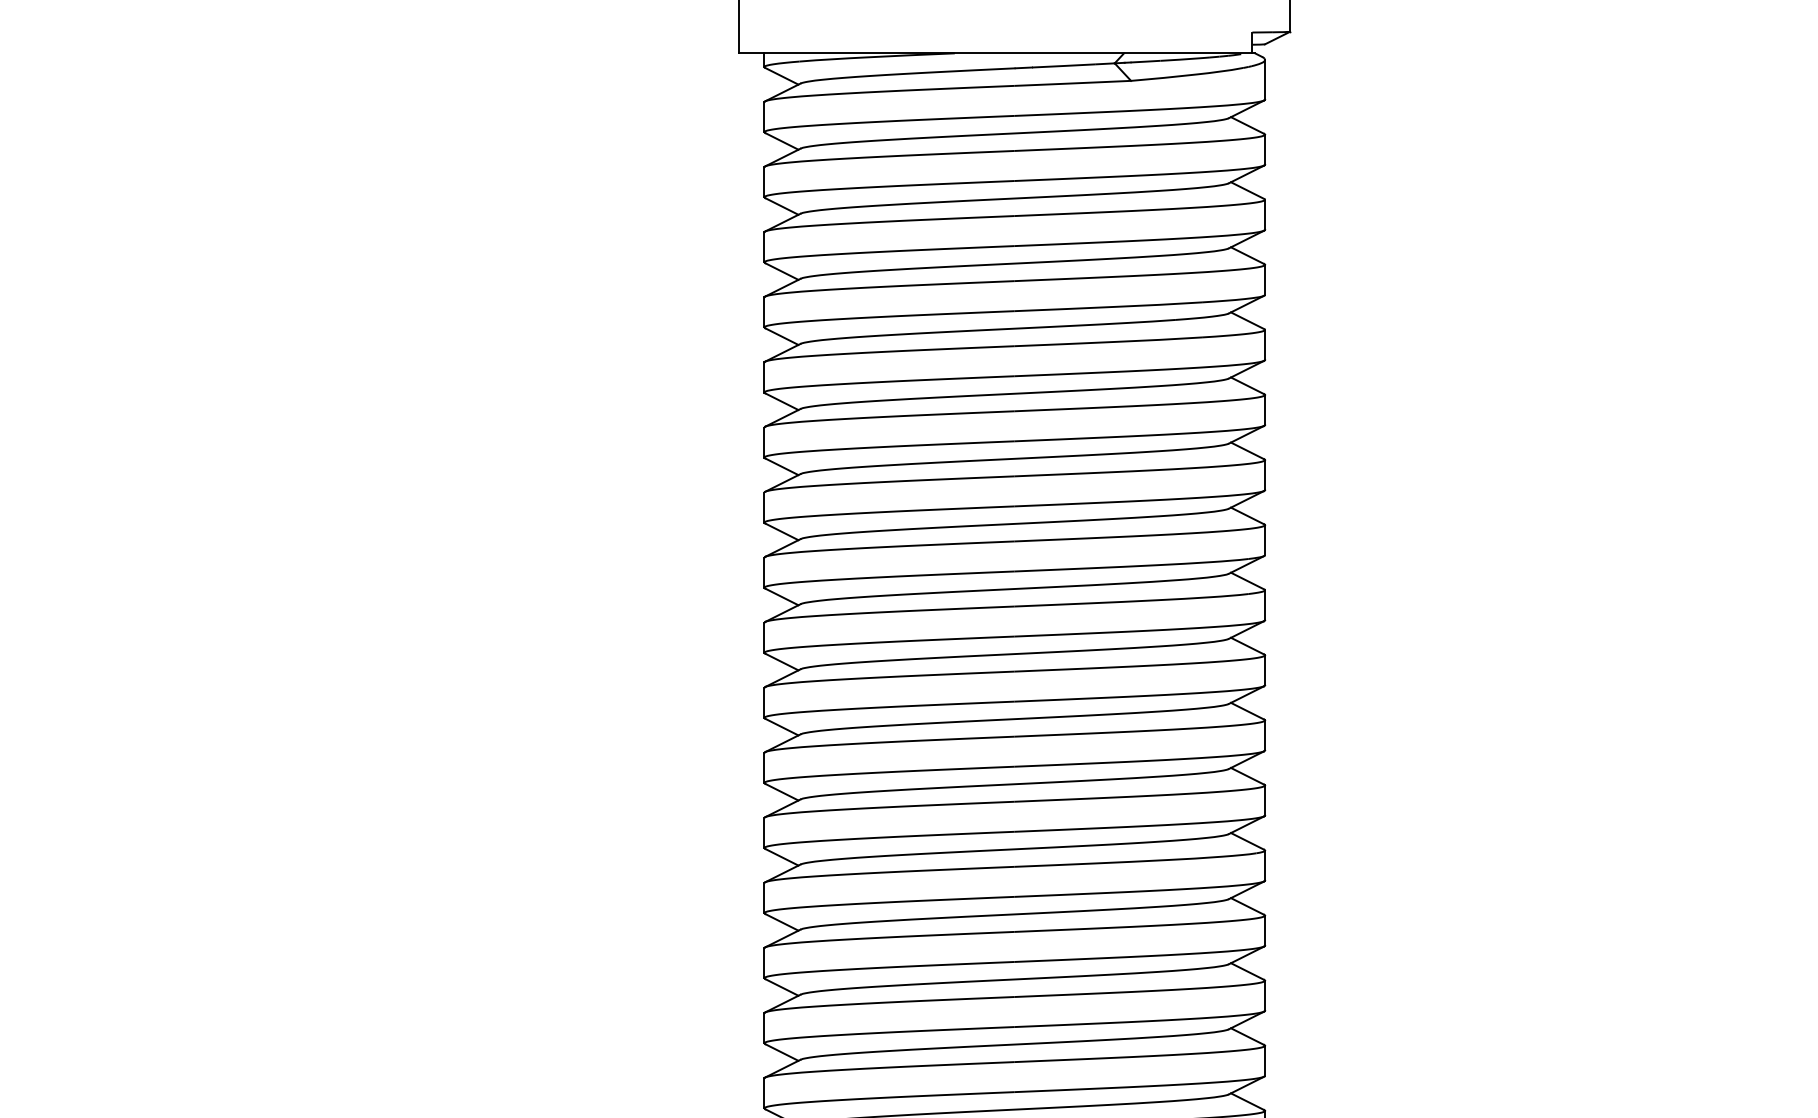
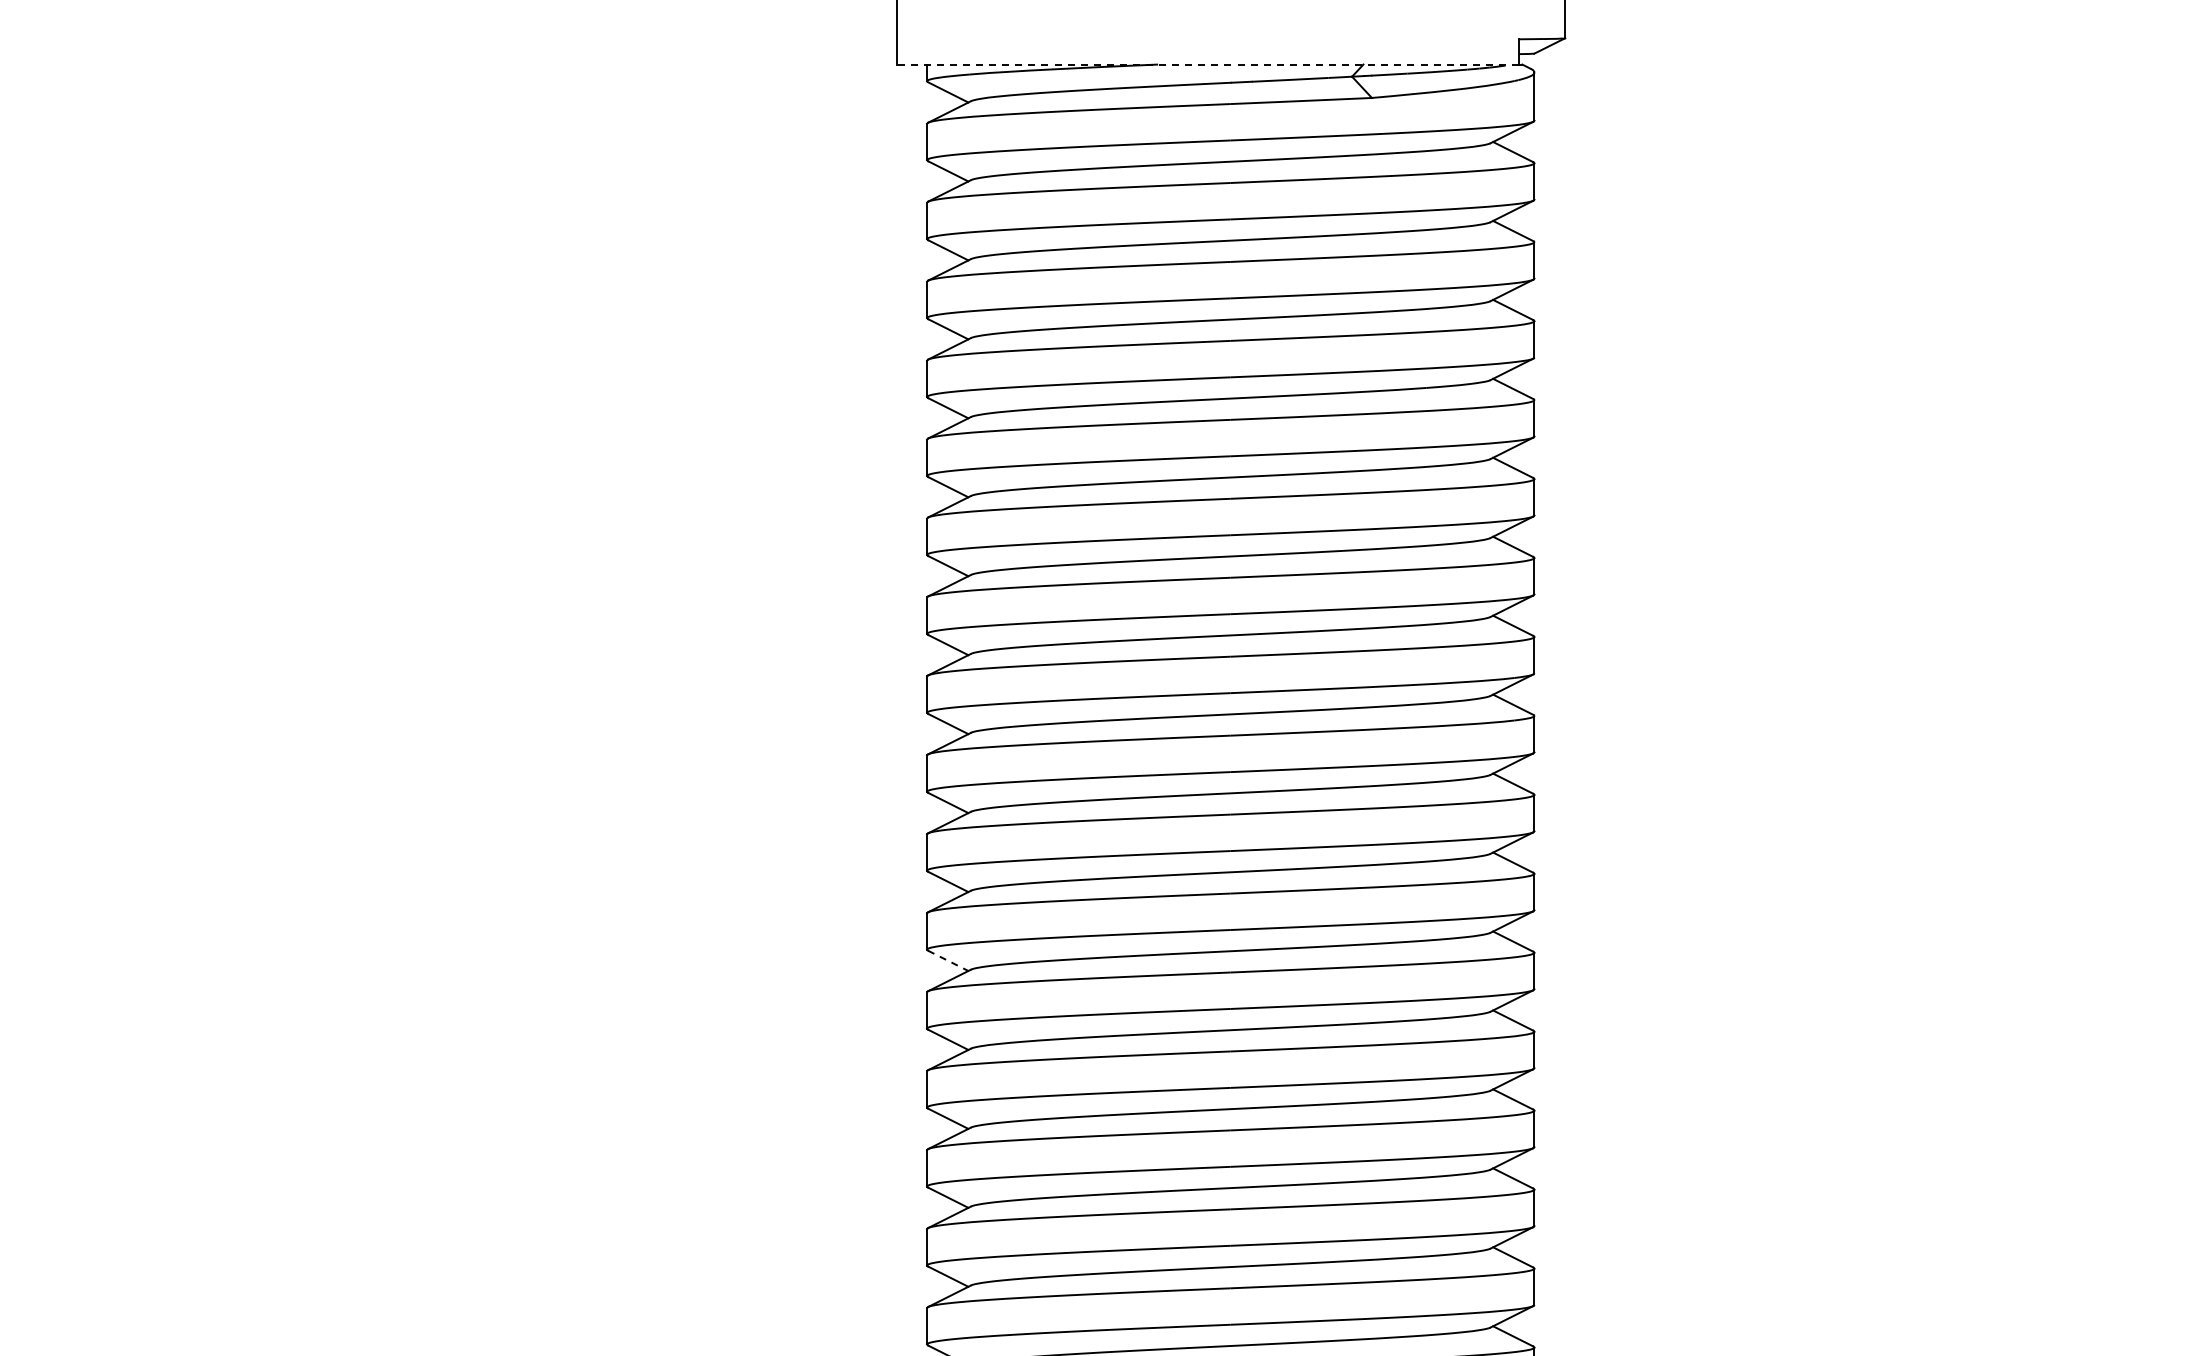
line: (995, 53) -> (1207, 64), solid -> dashed
line: (782, 791) -> (948, 960), solid -> dashed

